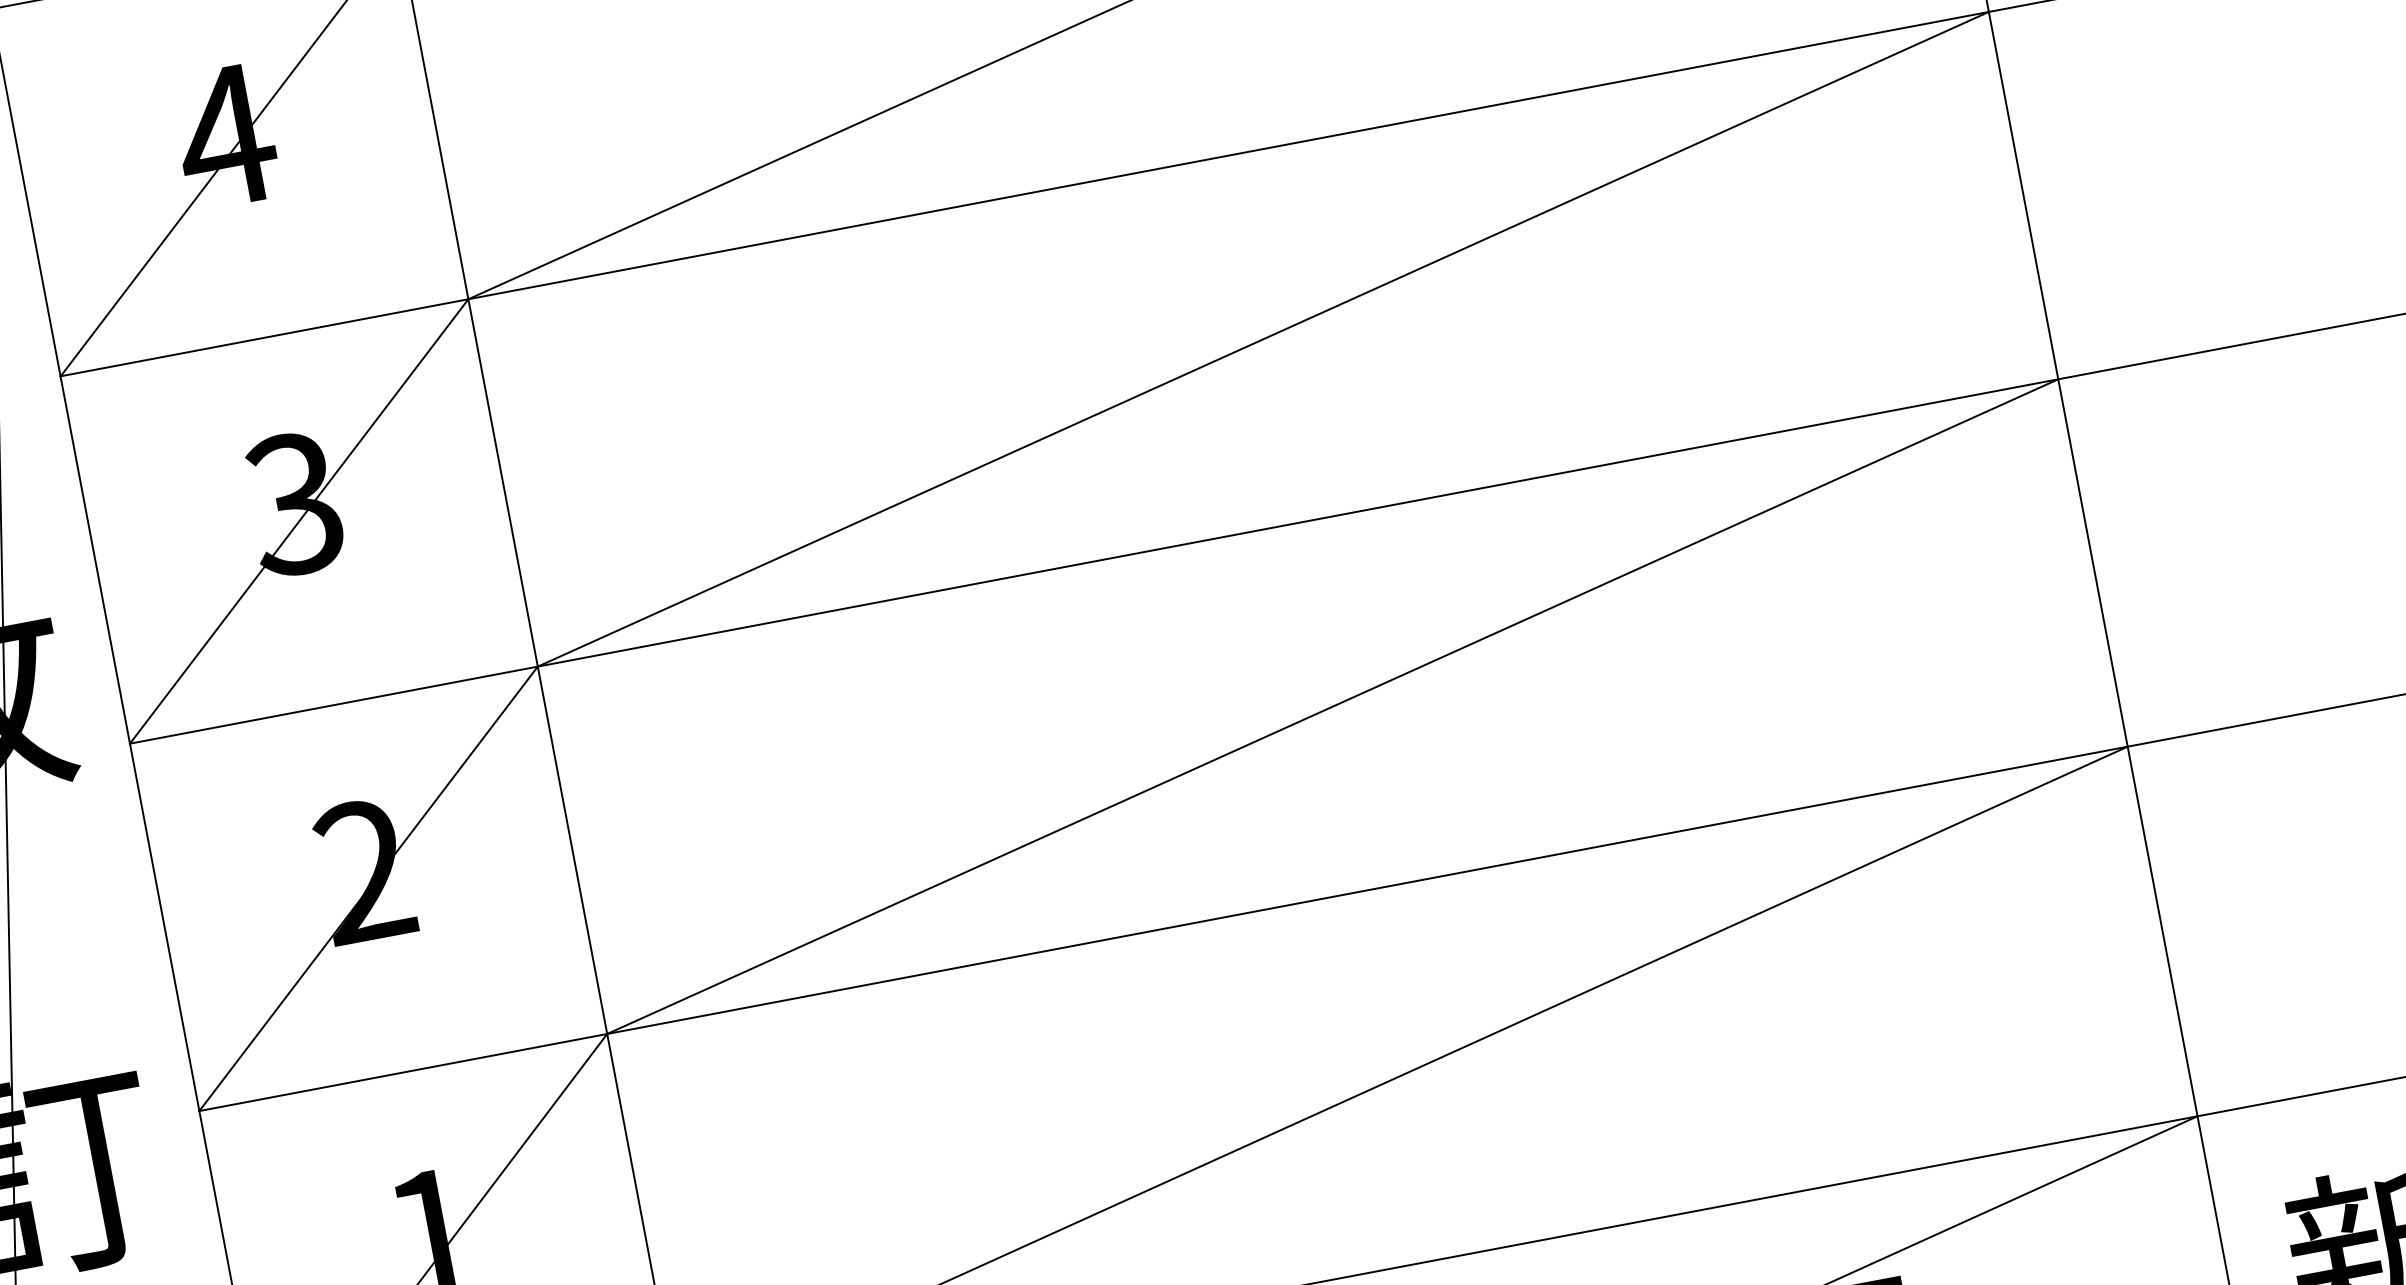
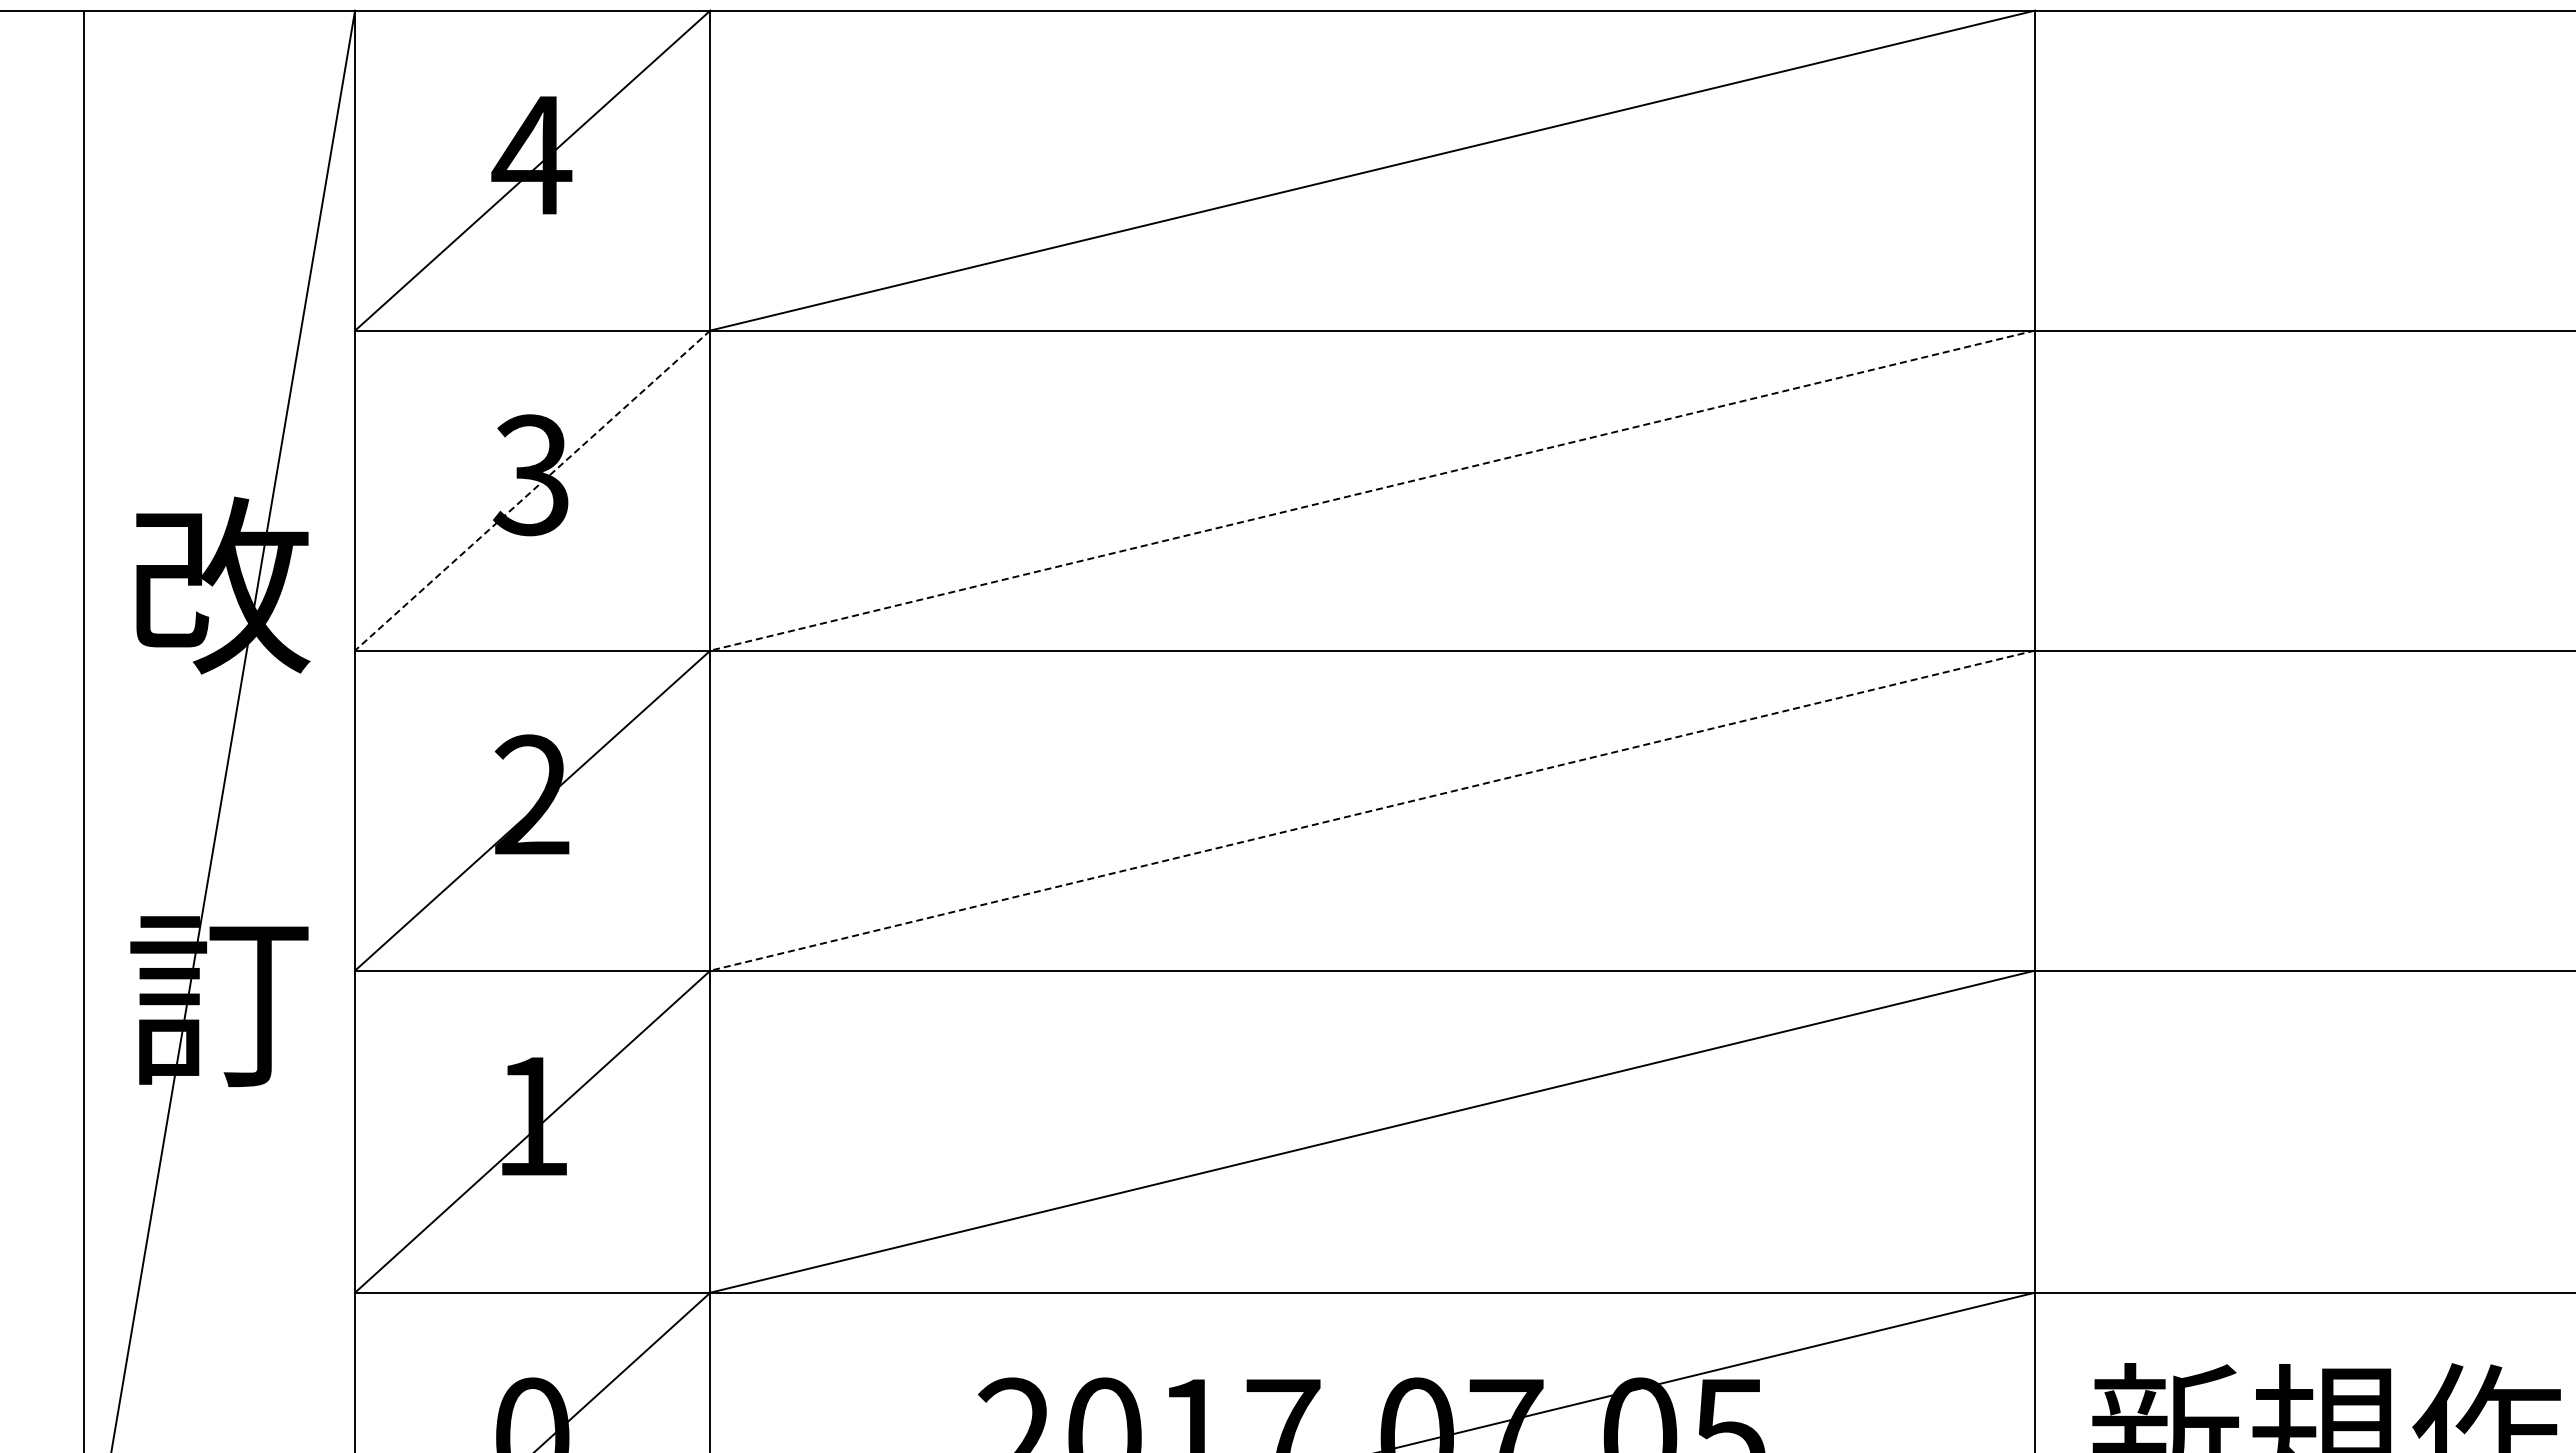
line: (1263, 339) -> (1372, 490), solid -> dashed
line: (298, 521) -> (532, 490), solid -> dashed
line: (1332, 706) -> (1372, 810), solid -> dashed

